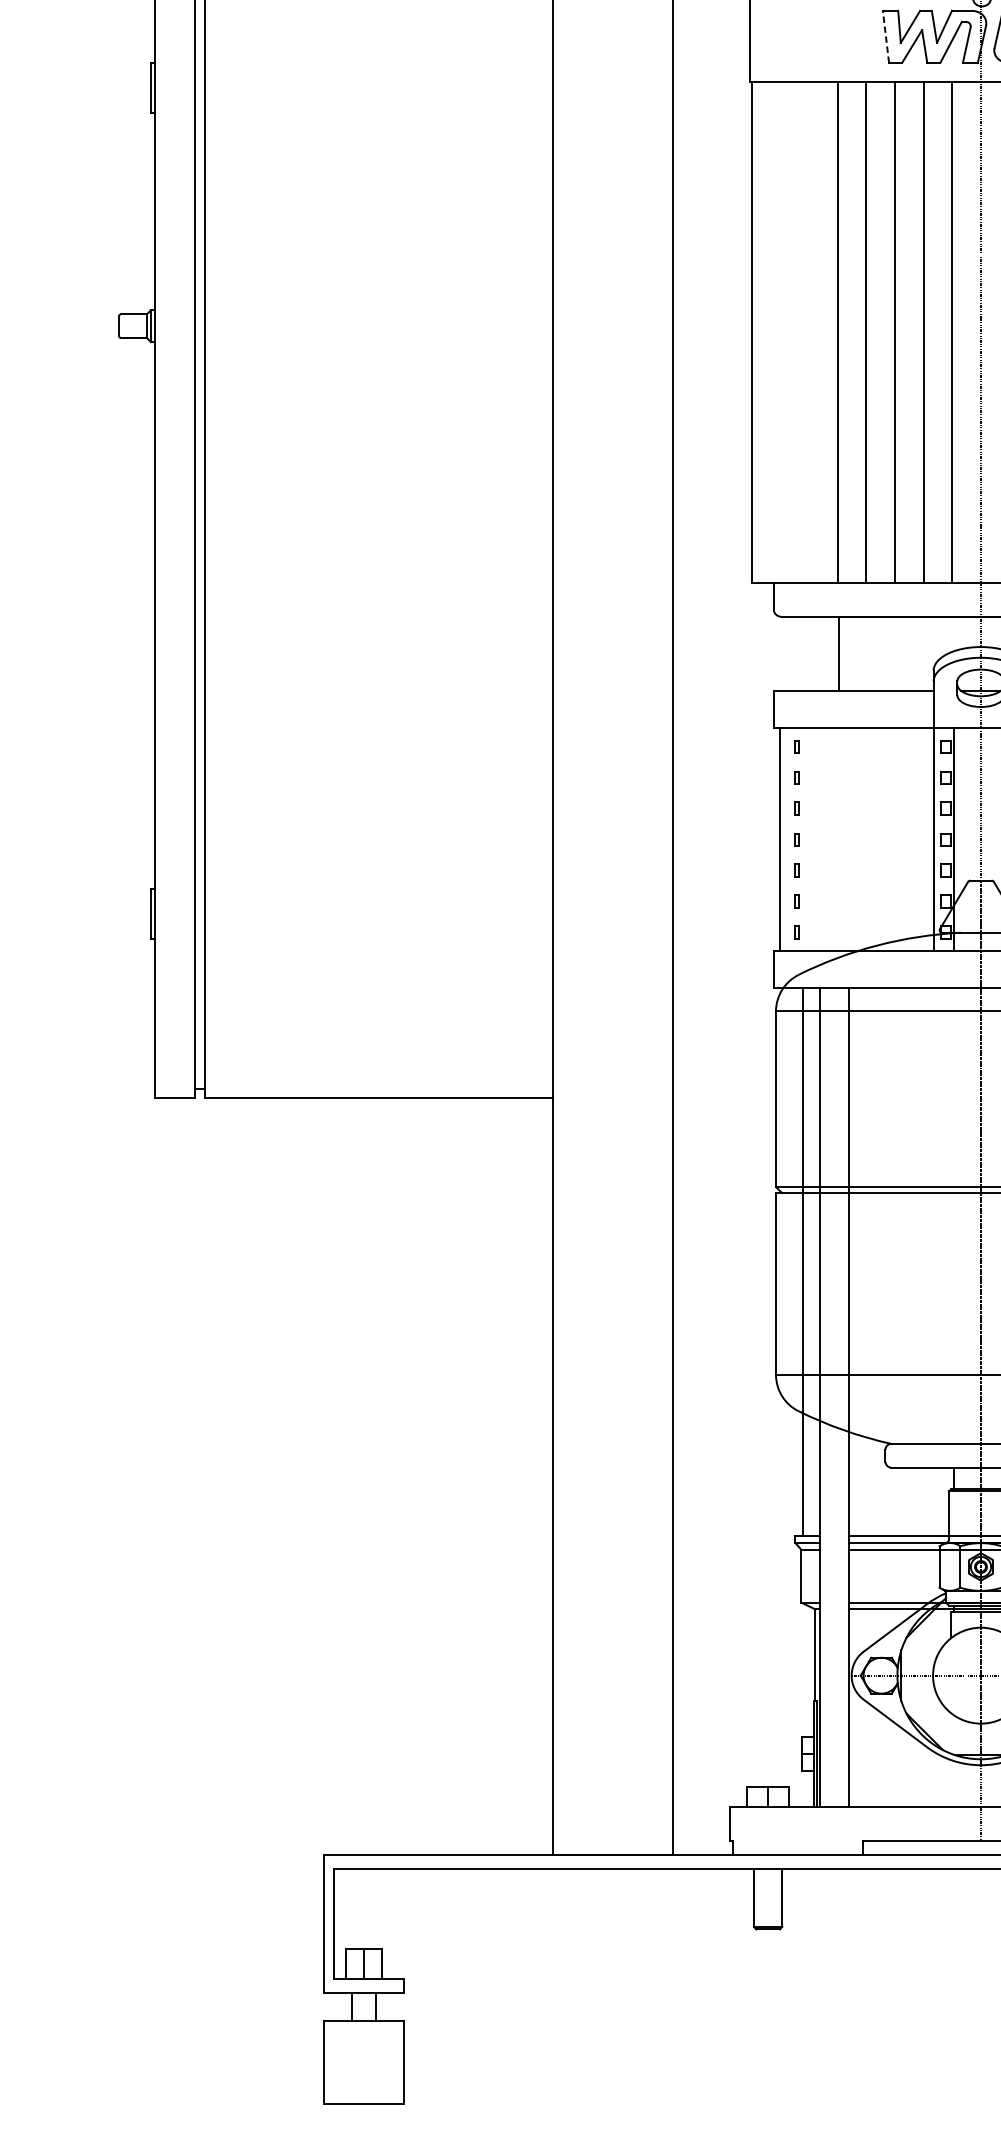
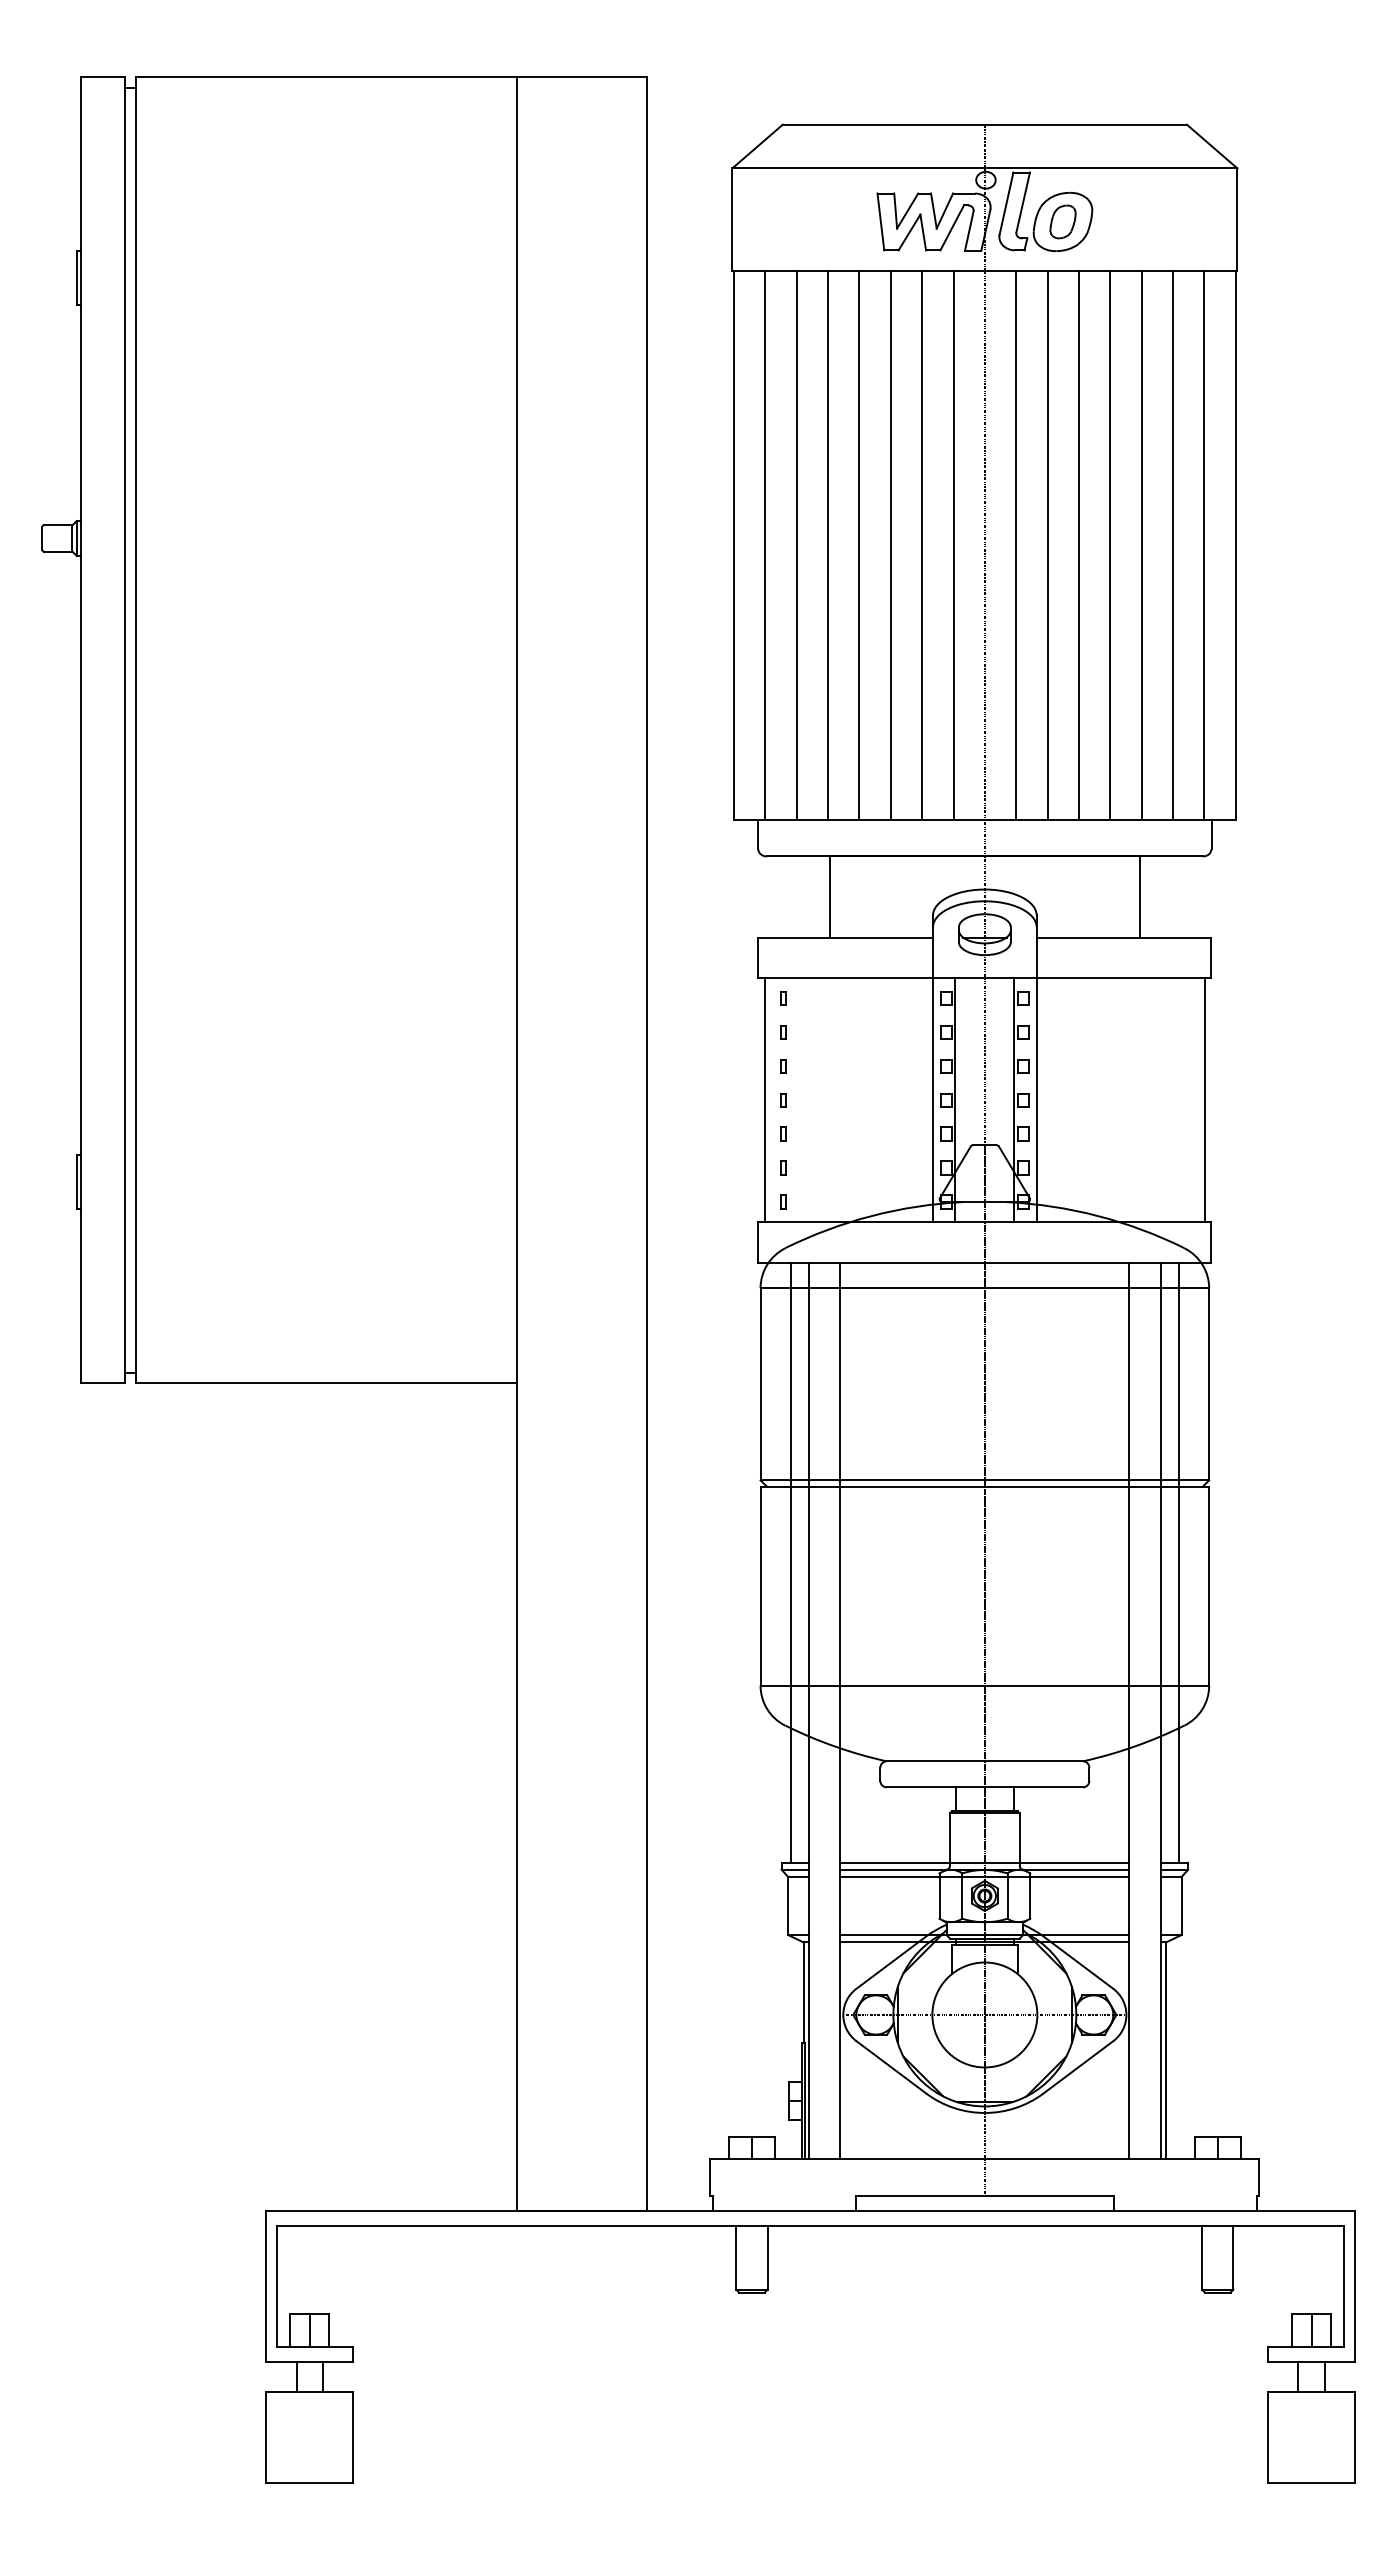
line: (885, 36) -> (880, 221), dashed -> solid
line: (780, 332) -> (765, 545), added
line: (808, 332) -> (796, 545), added

